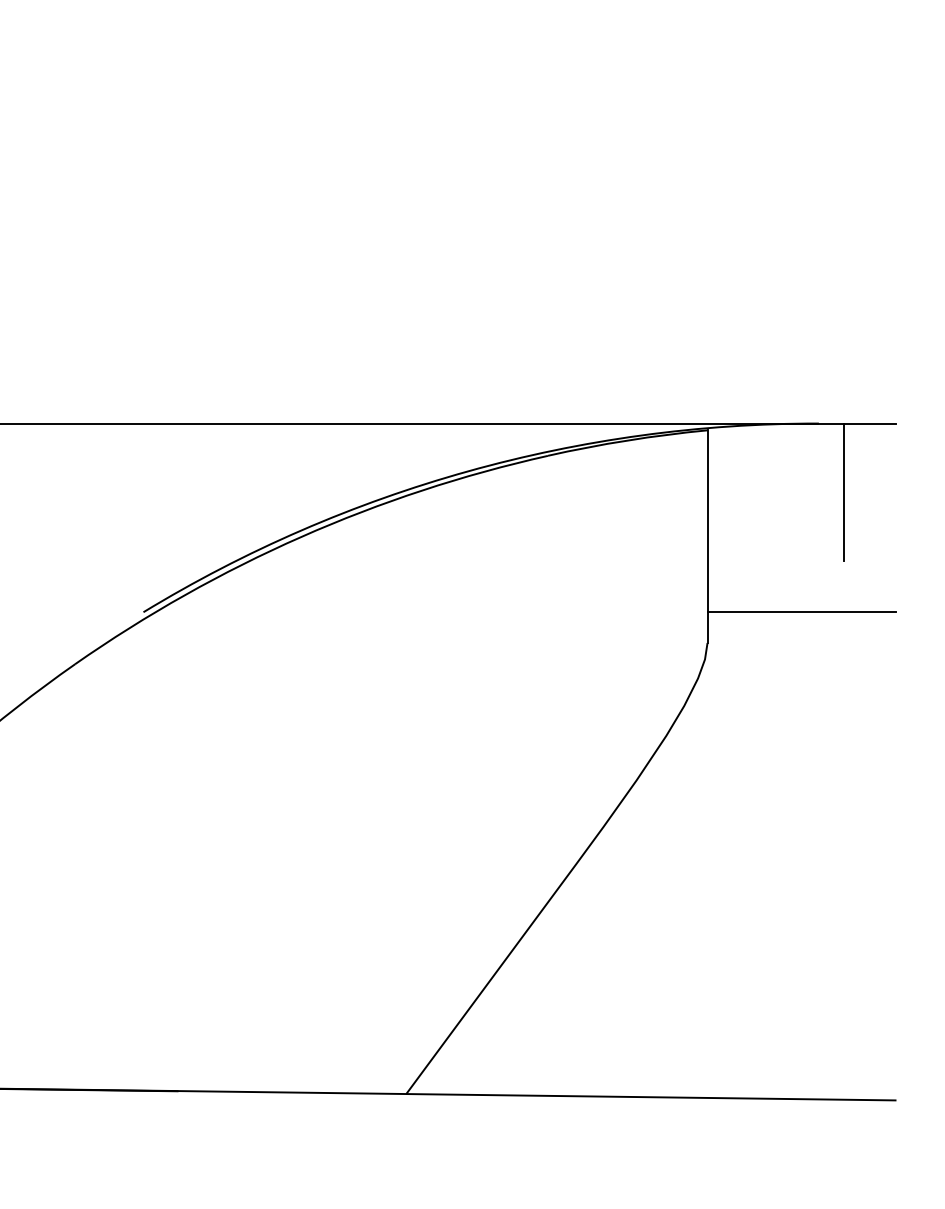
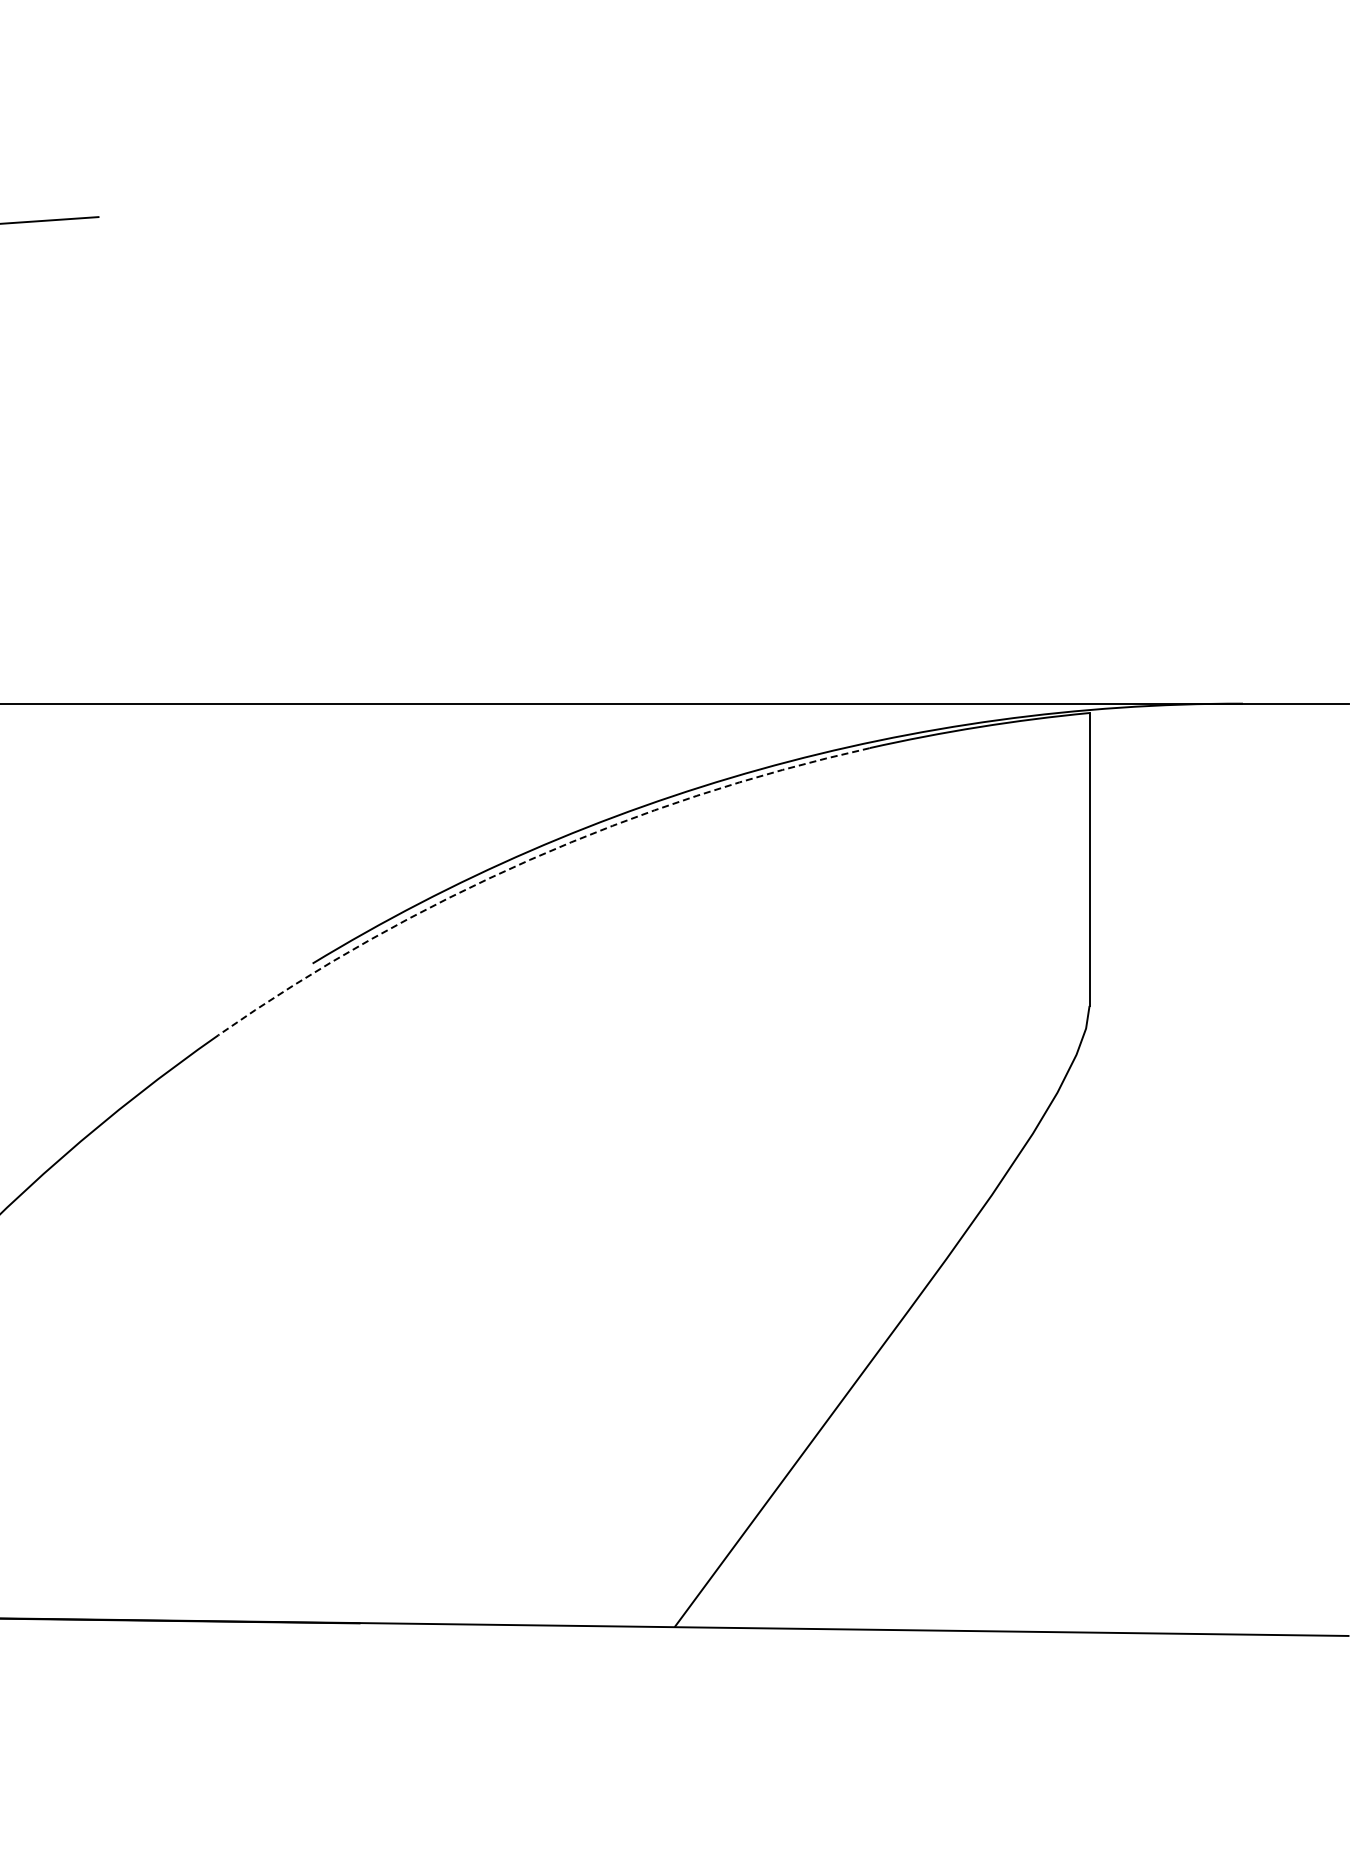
line: (844, 492) -> (1278, 798), removed
arc: (301, 536) -> (530, 859), solid -> dashed
line: (801, 611) -> (1218, 962), removed

